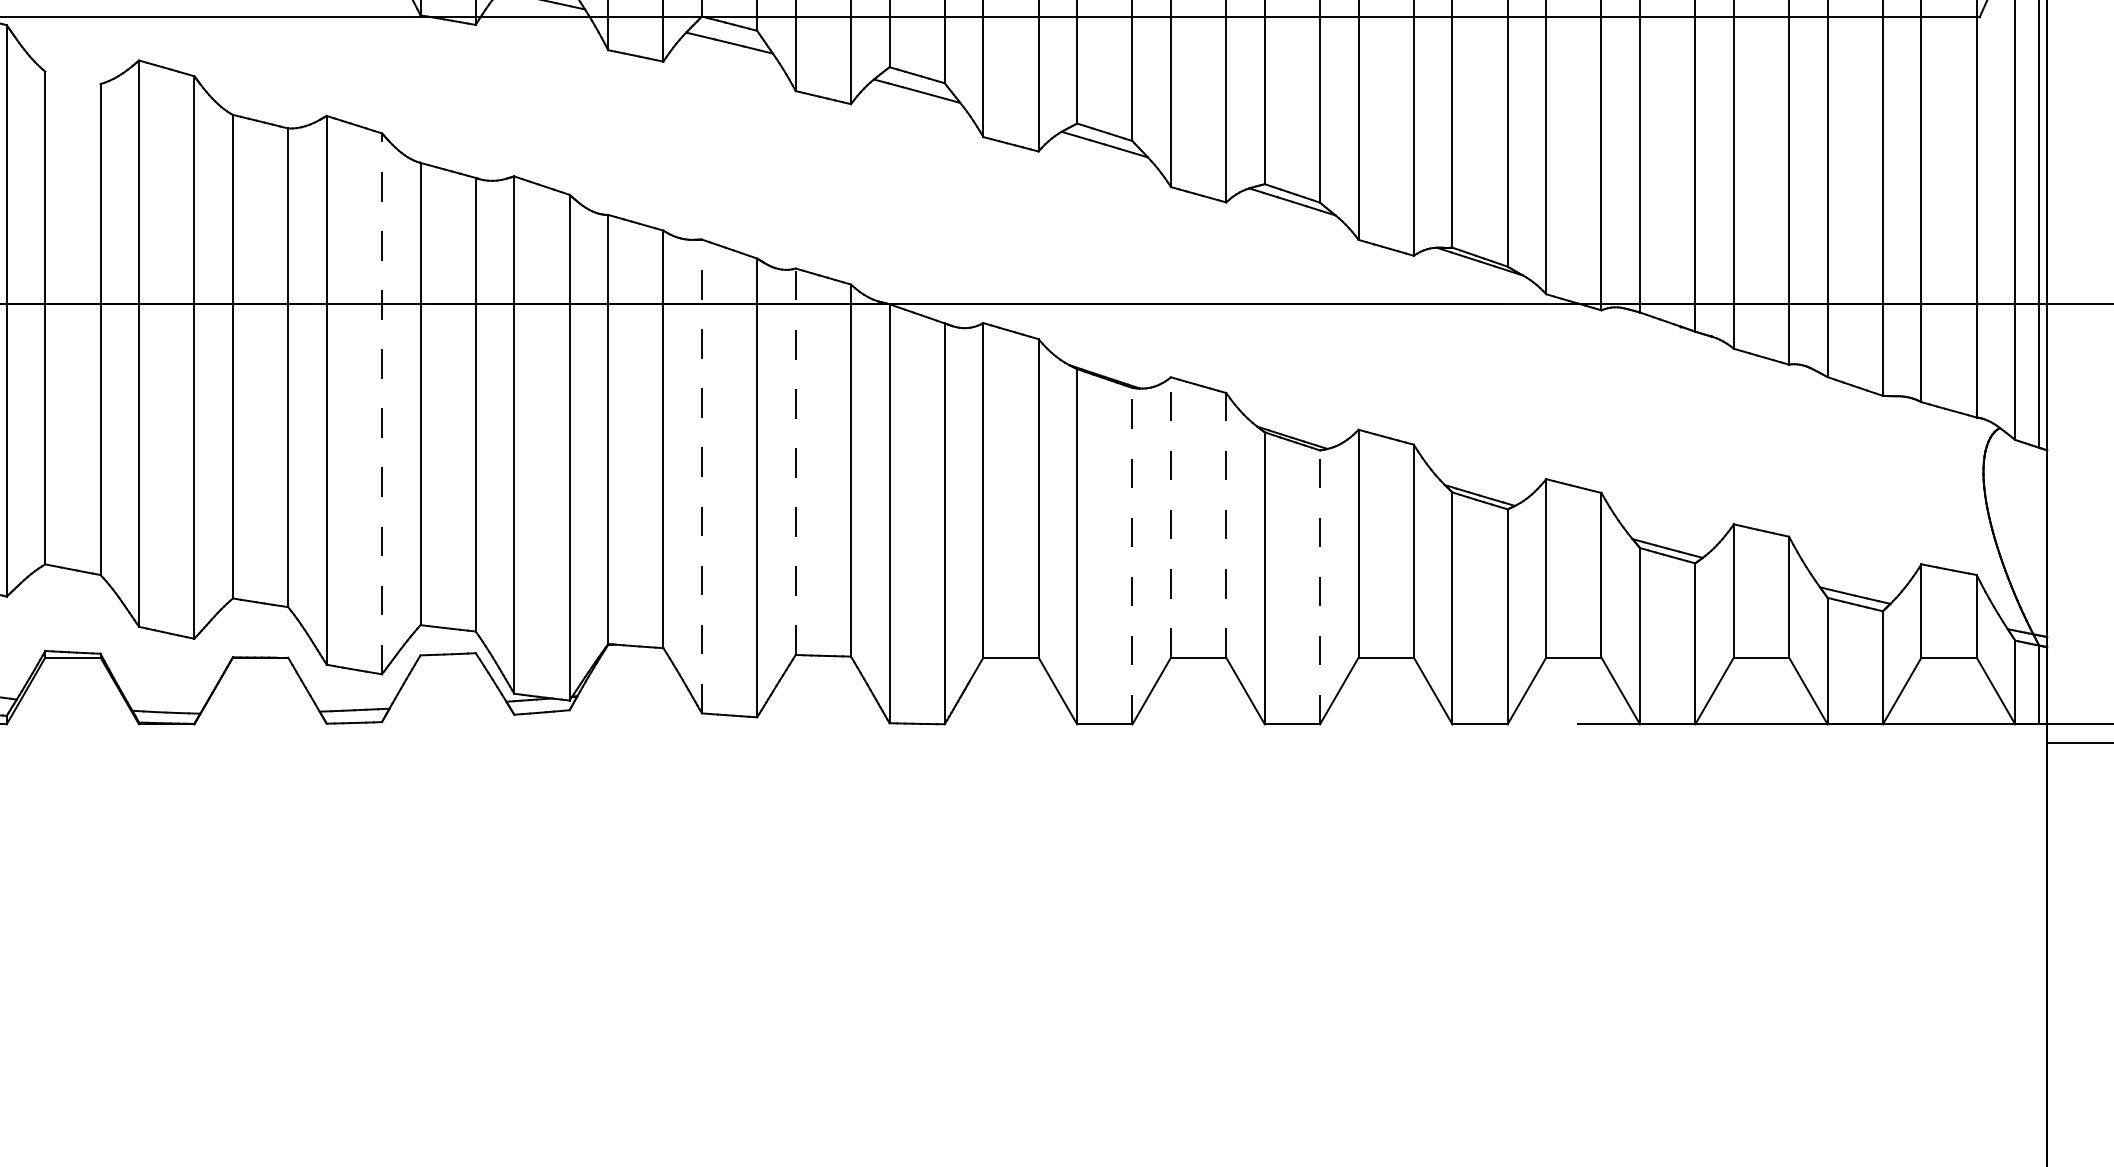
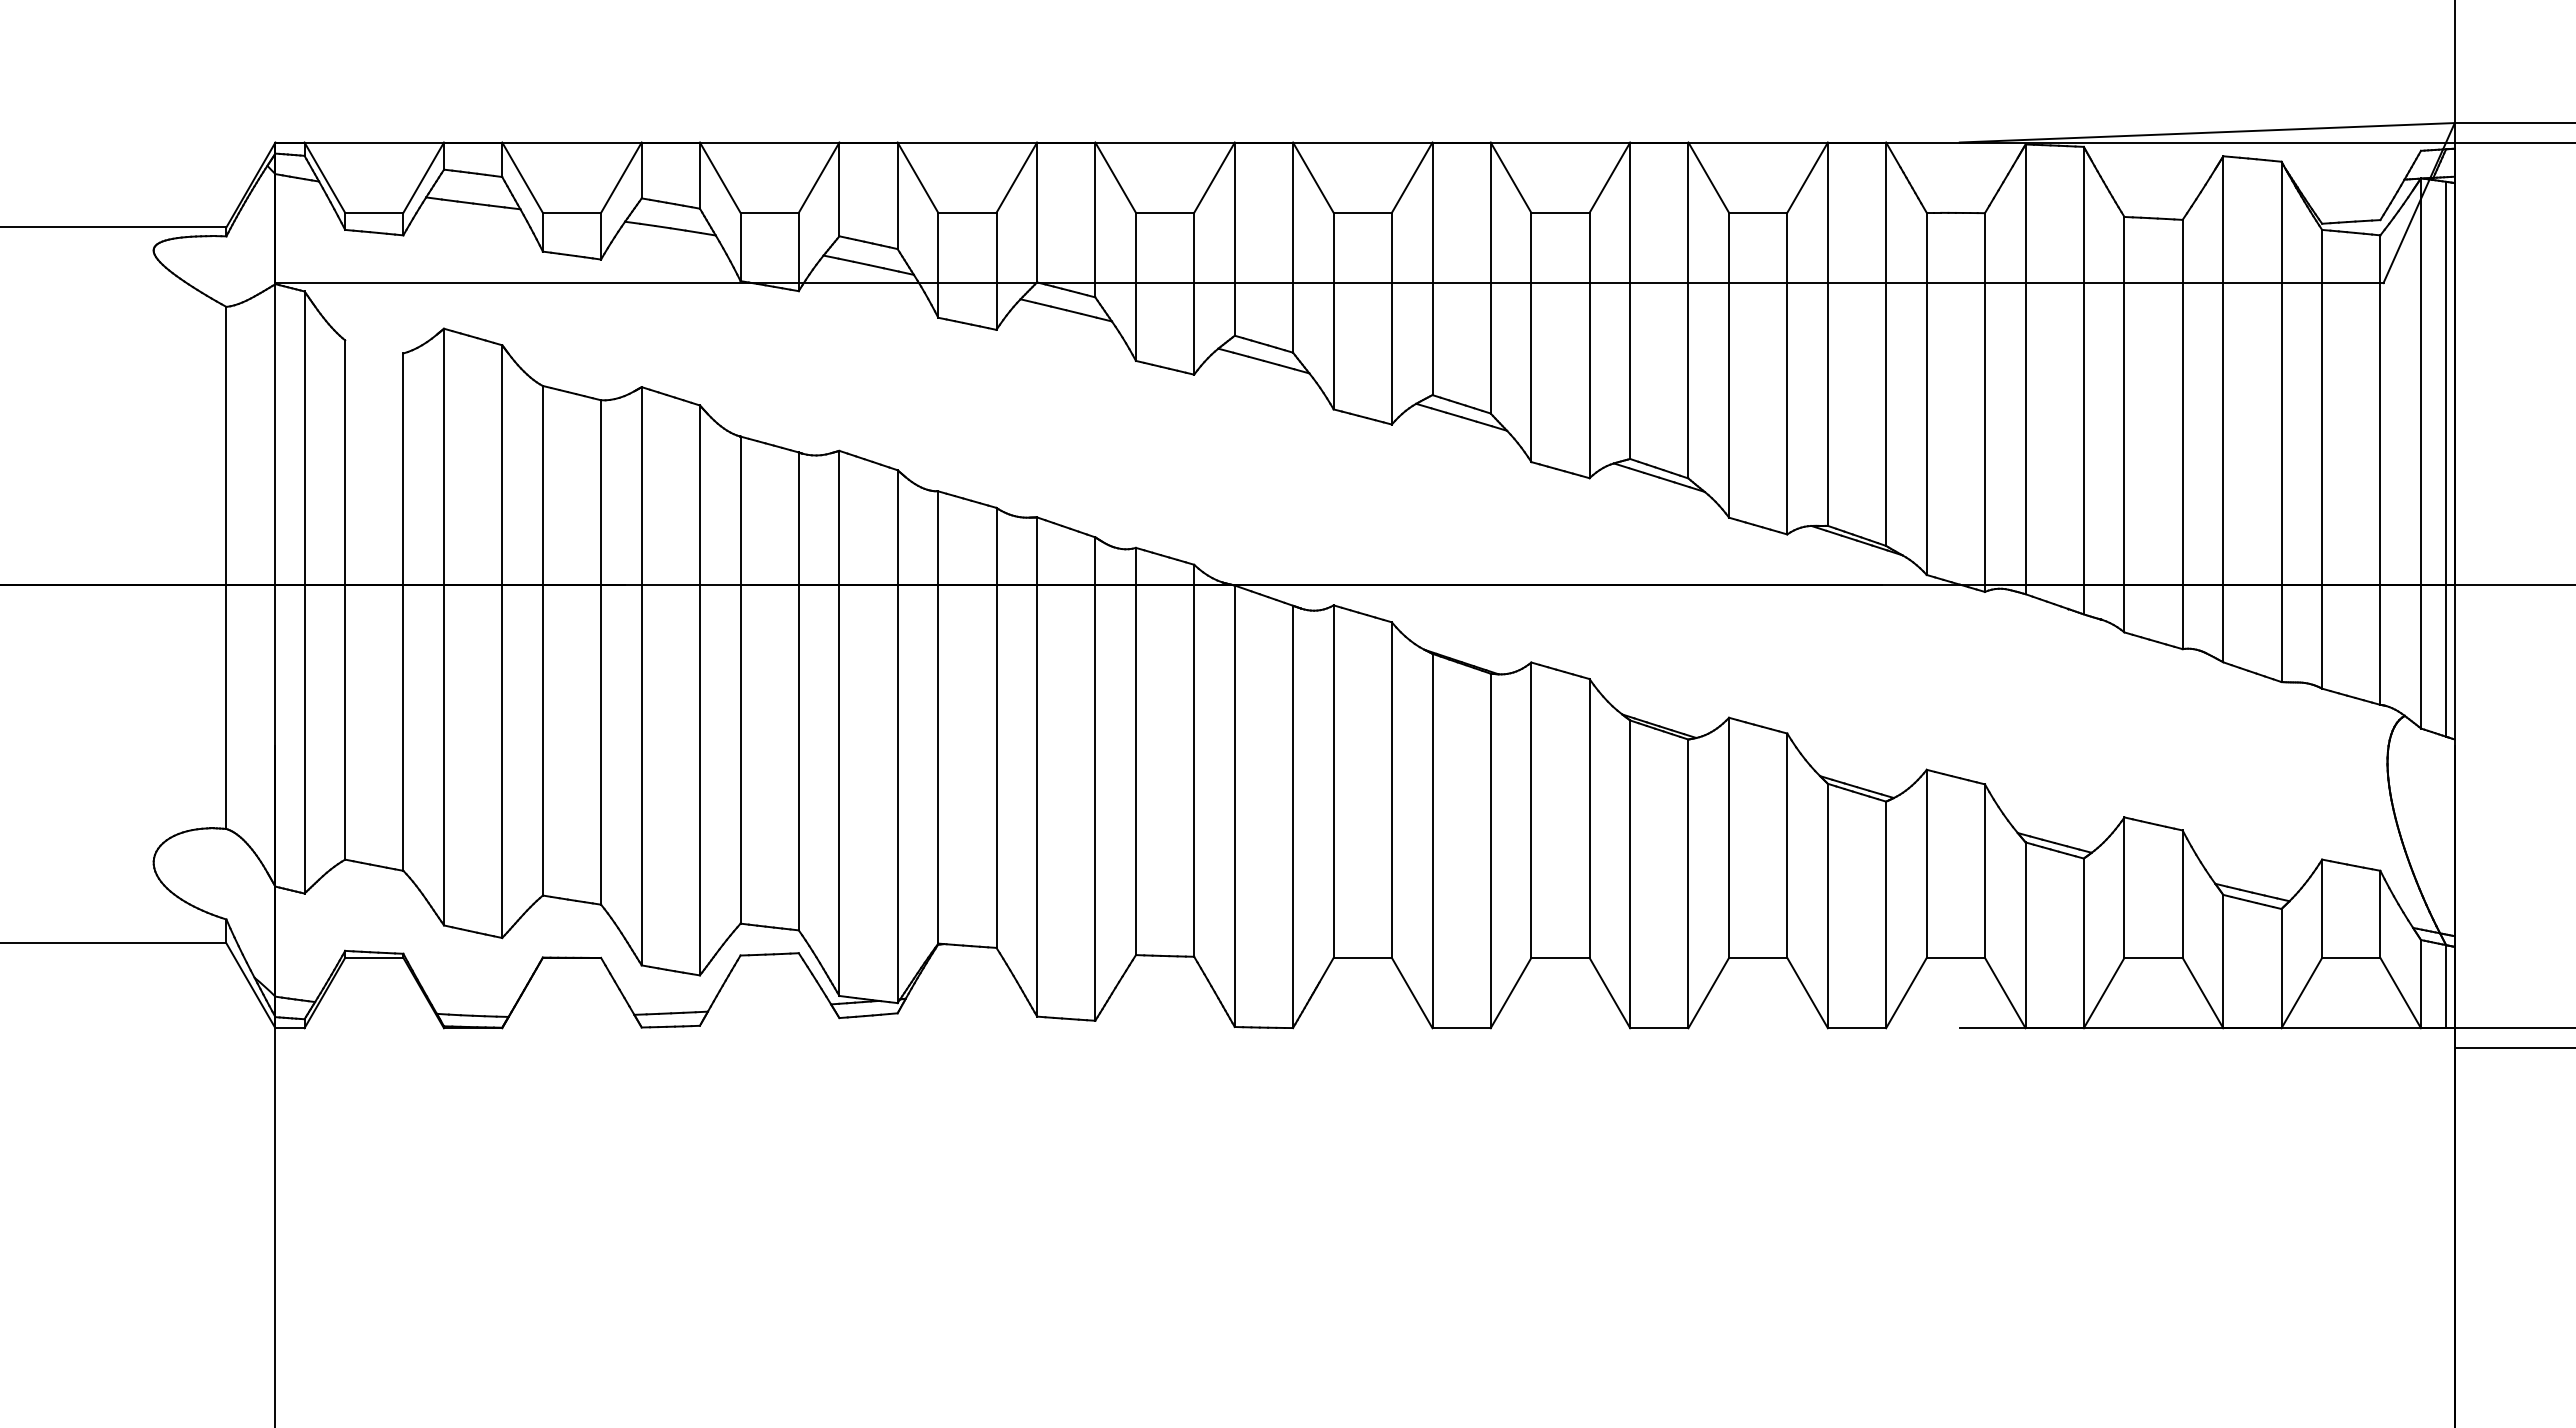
line: (381, 403) -> (699, 690), dashed -> solid
line: (795, 461) -> (1135, 751), dashed -> solid
line: (702, 476) -> (1037, 767), dashed -> solid
line: (1171, 517) -> (1531, 810), dashed -> solid
line: (1226, 524) -> (1589, 817), dashed -> solid
line: (1132, 555) -> (1490, 850), dashed -> solid
line: (1320, 587) -> (1688, 883), dashed -> solid

